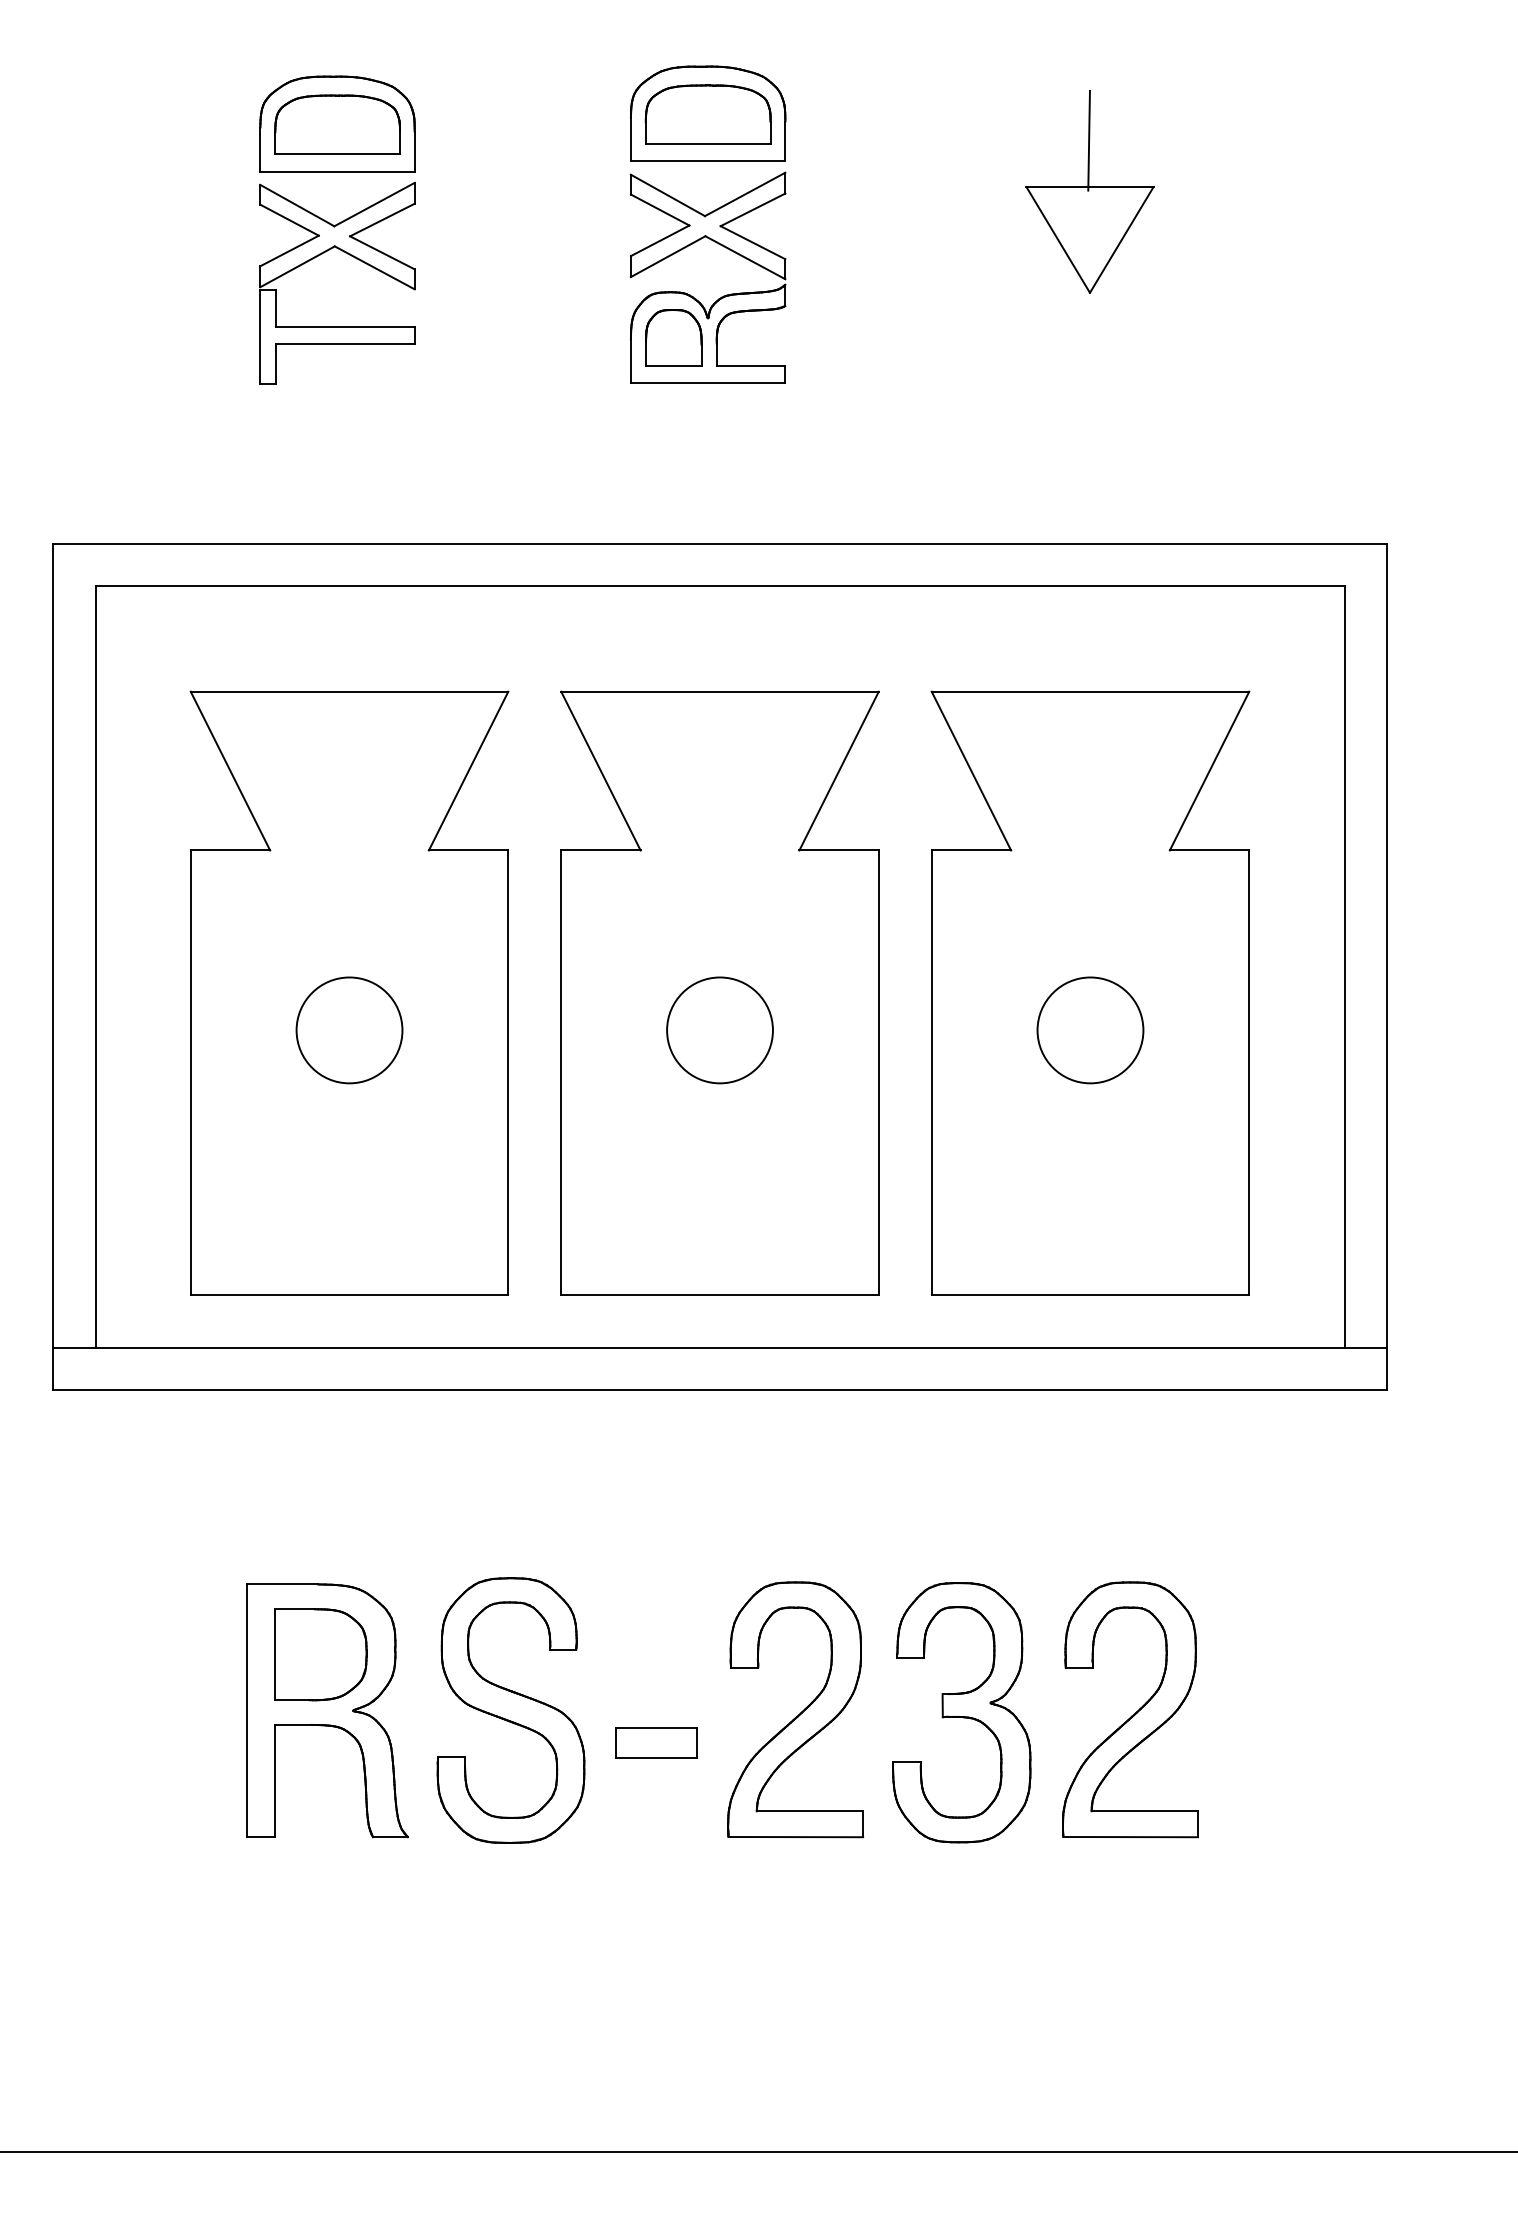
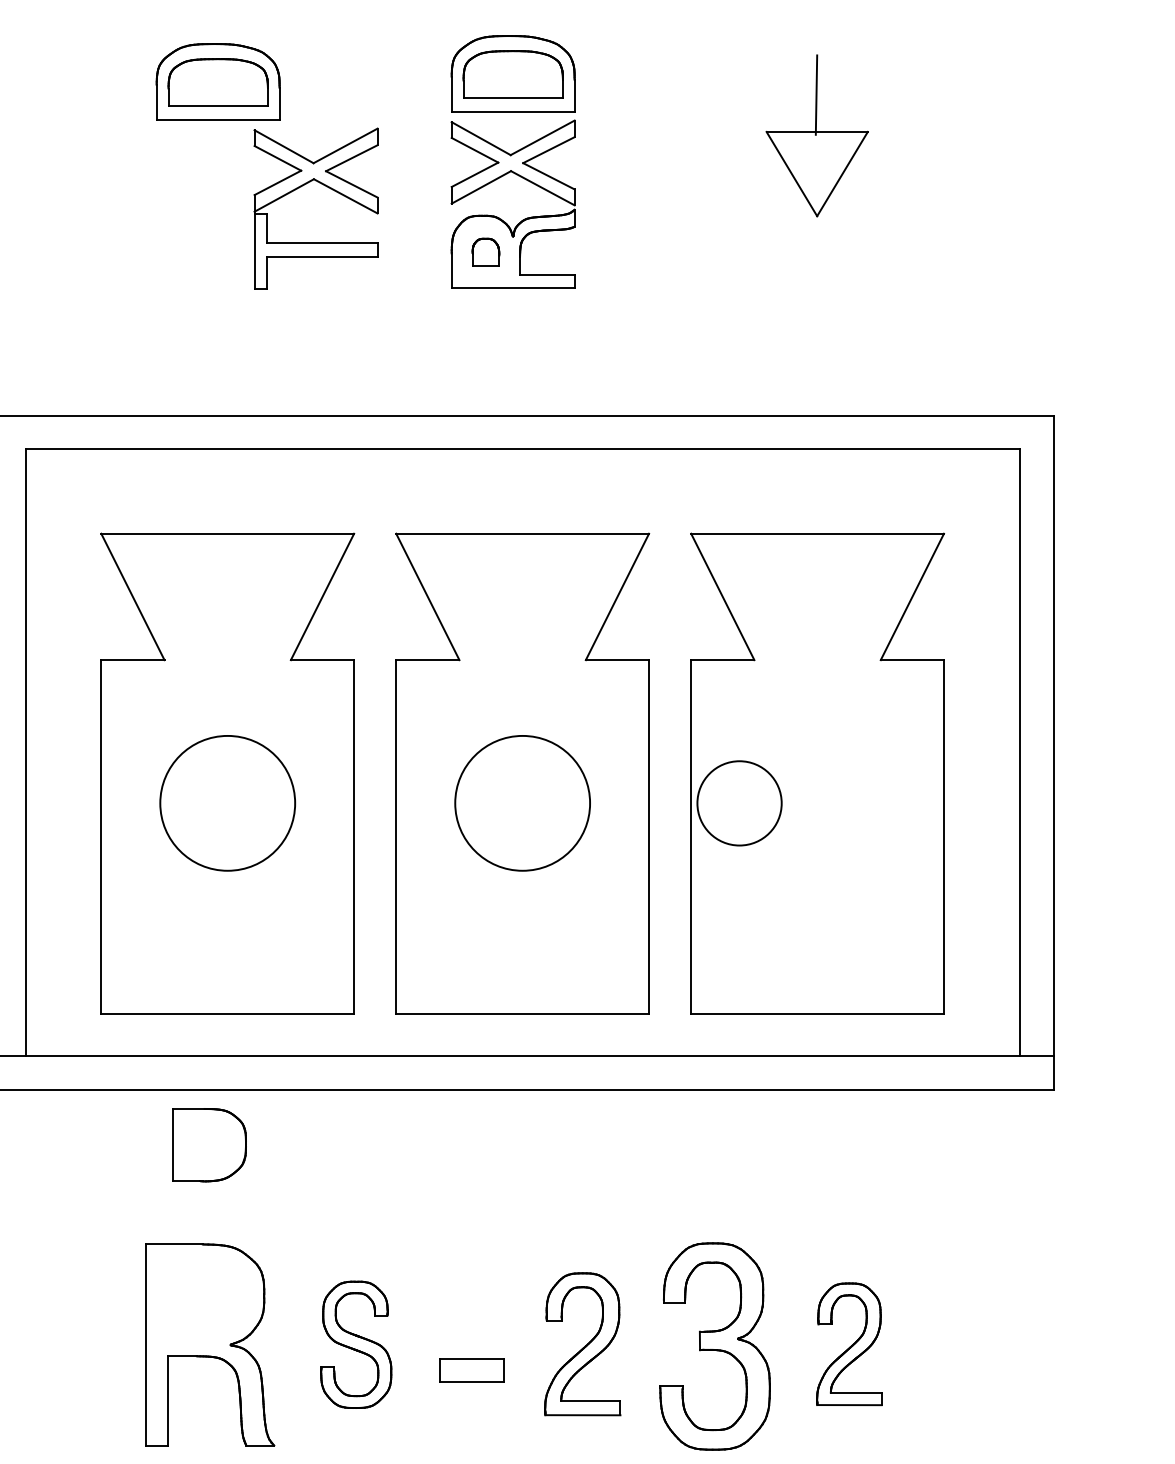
part: (351, 256) -> (327, 187), moved
part: (673, 337) -> (485, 251), size x0.6
circle: (349, 1030) -> (227, 803), size x1.6
circle: (719, 1030) -> (522, 803), size x1.6
circle: (1090, 1030) -> (739, 803), moved
part: (320, 1654) -> (209, 1144), moved
part: (795, 1709) -> (582, 1344), size x0.7
part: (1130, 1709) -> (849, 1344), size x0.6
part: (510, 1710) -> (355, 1344), size x0.6

